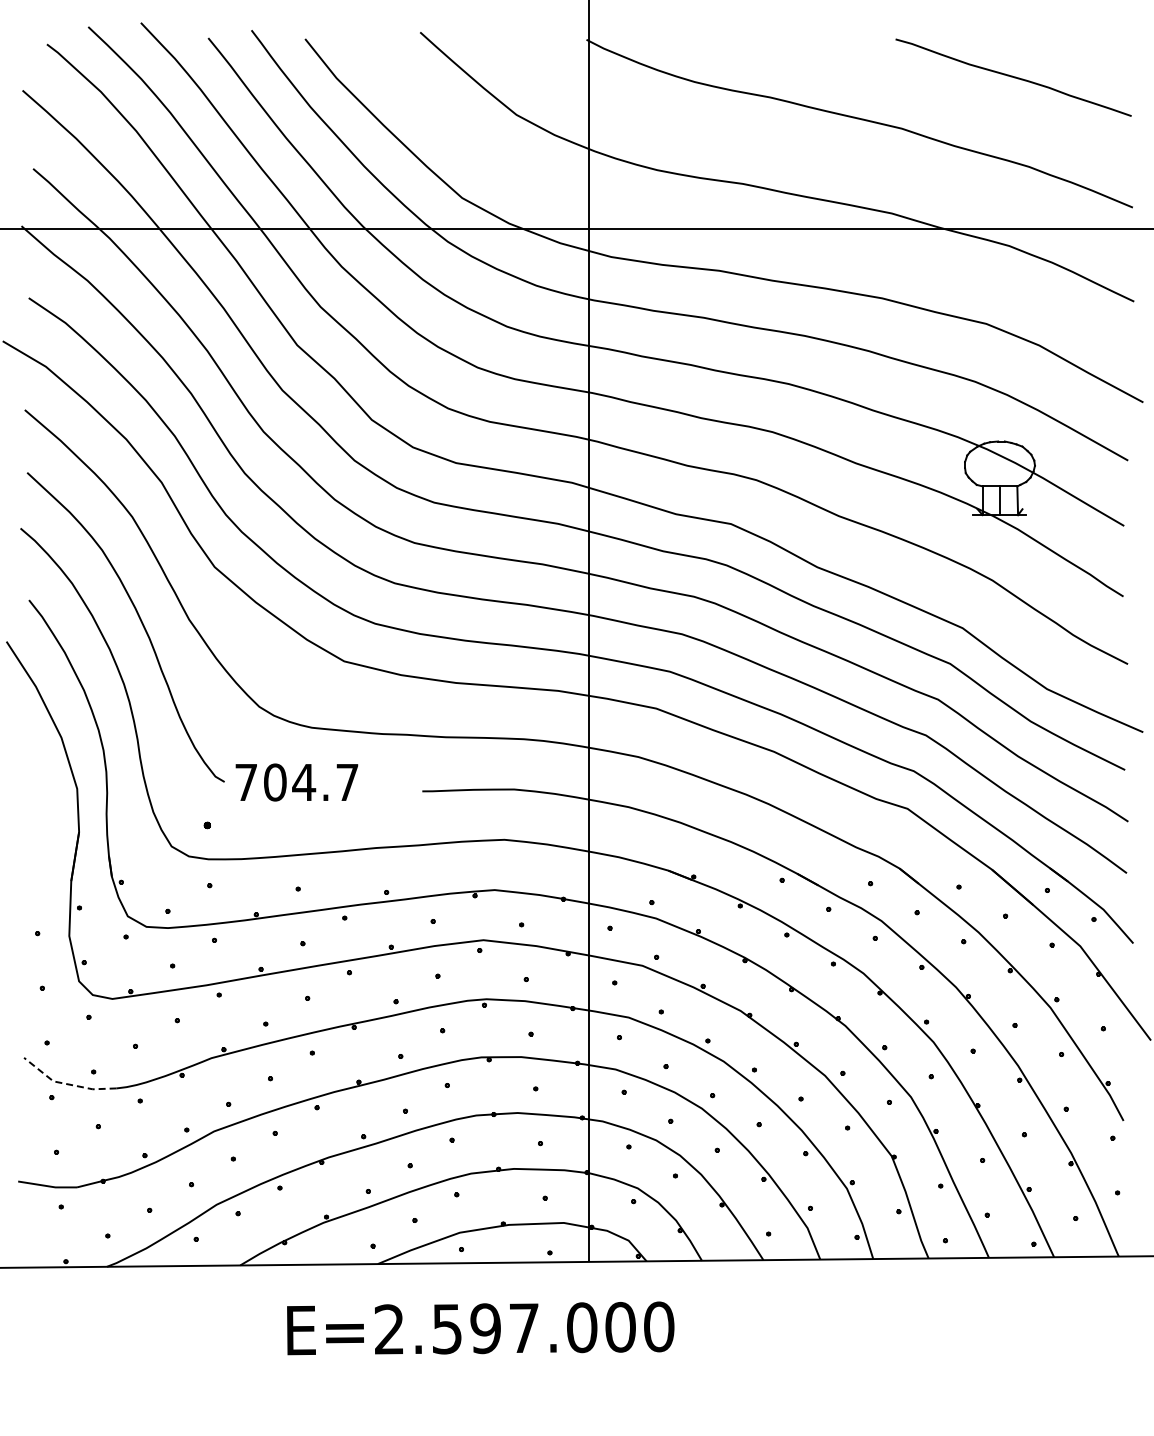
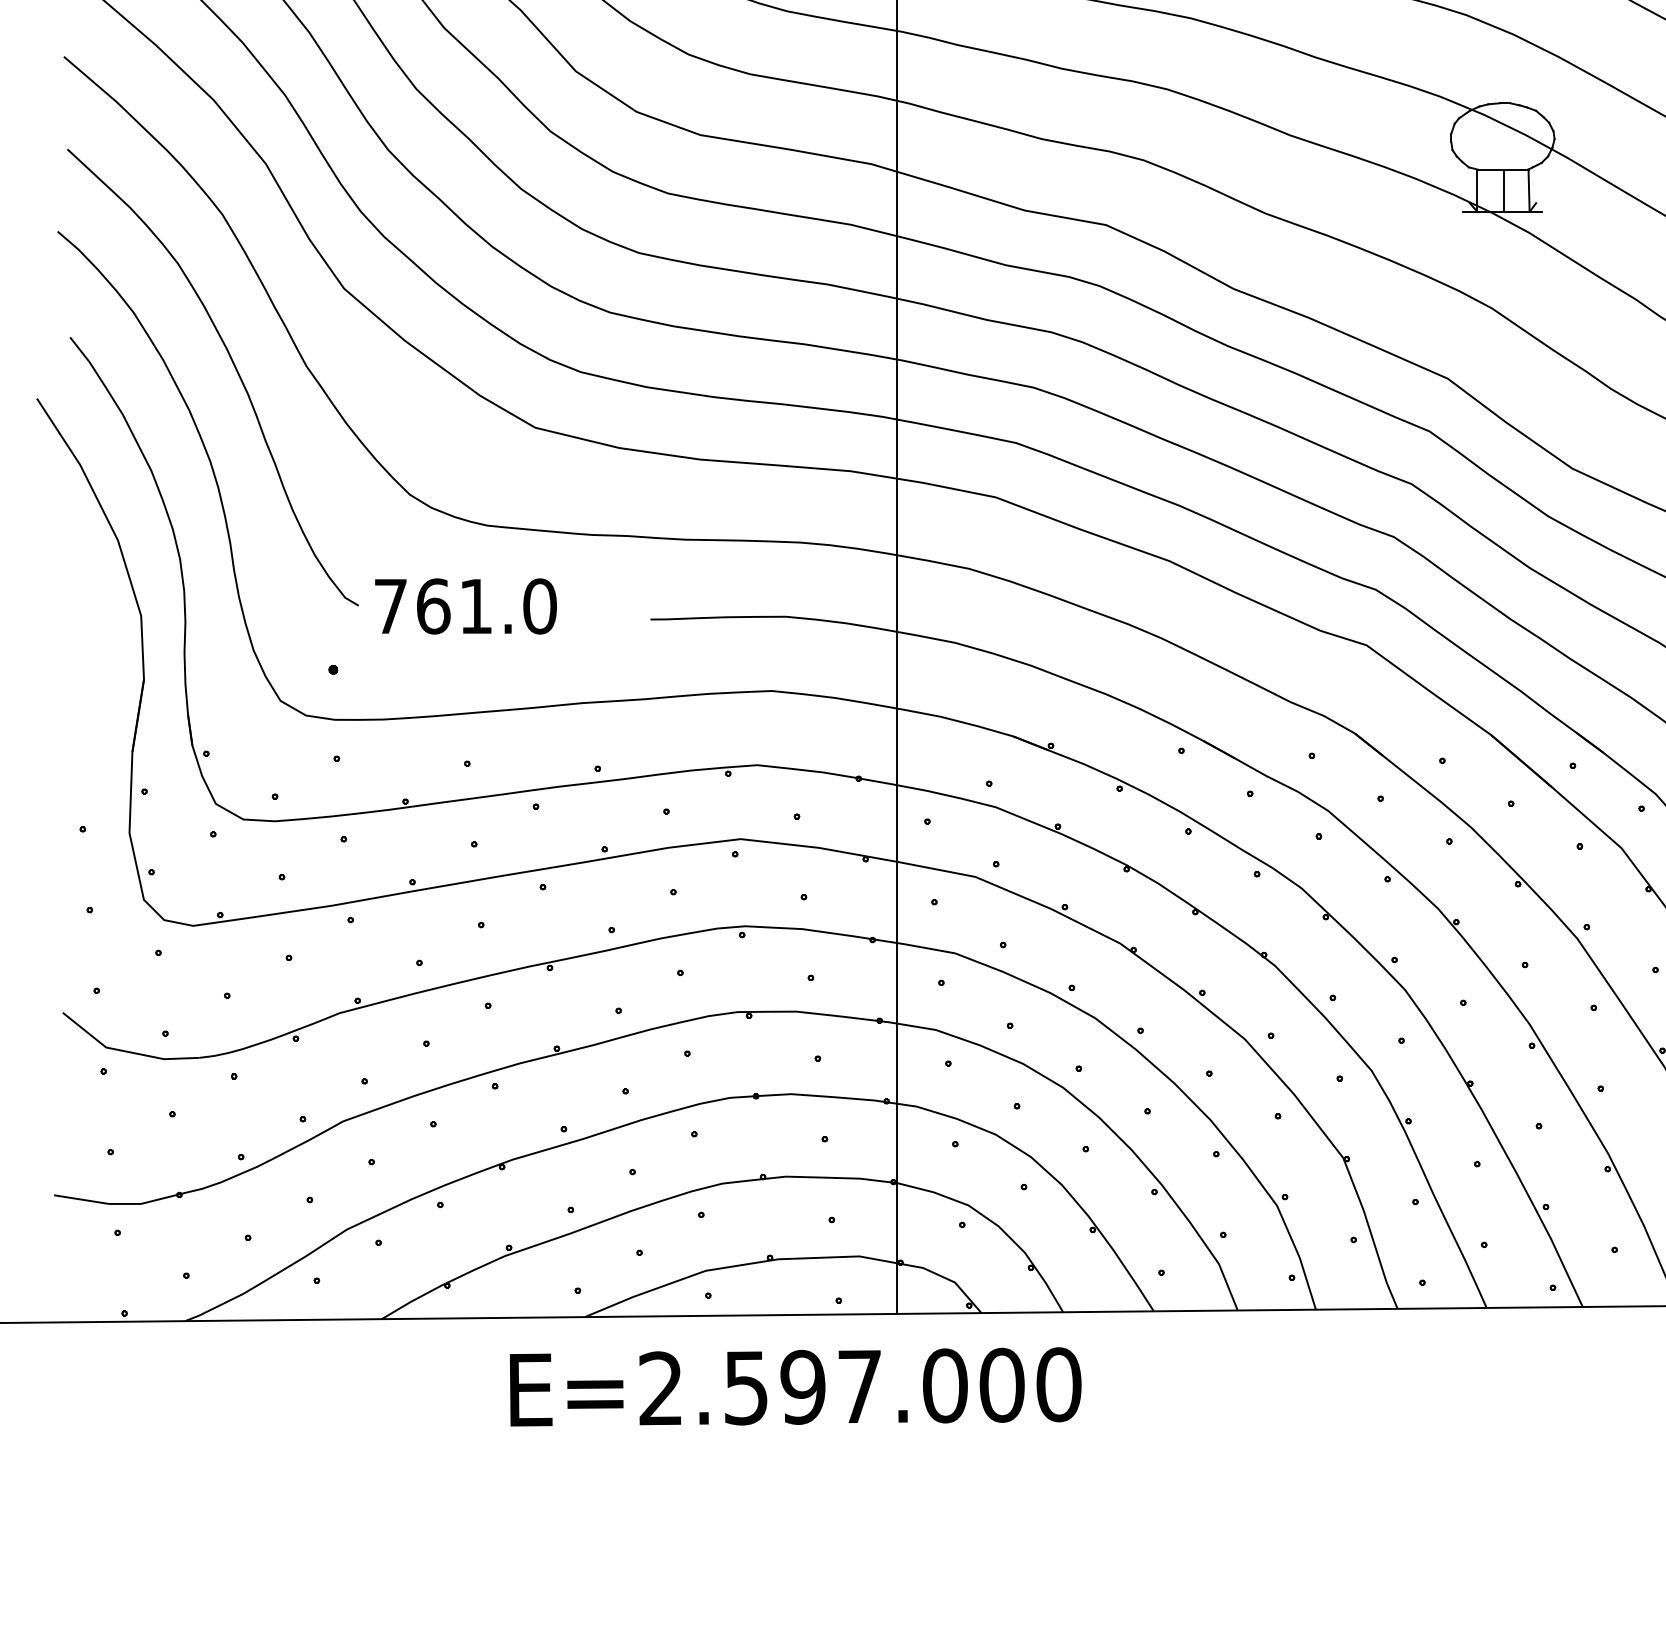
text: (311, 782) -> (486, 606), 704.7 -> 761.0
line: (65, 1083) -> (123, 1050), dashed -> solid
text: (480, 1328) -> (795, 1387), moved

